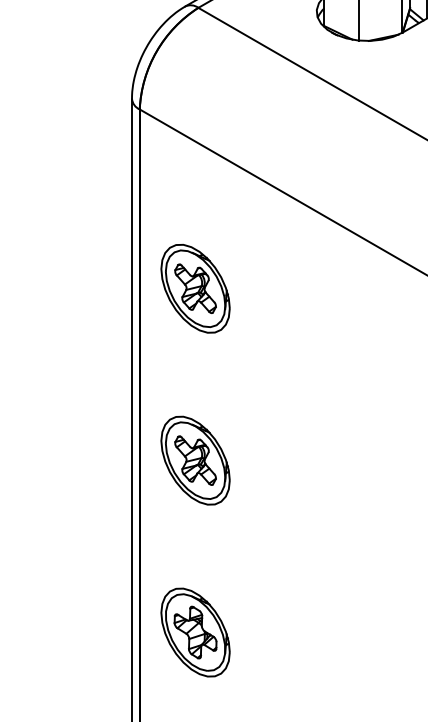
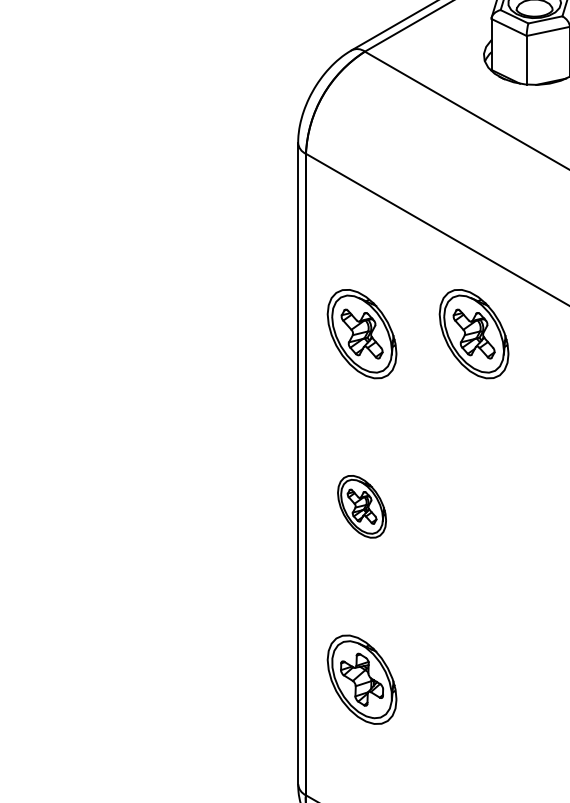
part: (306, 289) -> (473, 334), added
part: (194, 460) -> (361, 506), size x0.7

